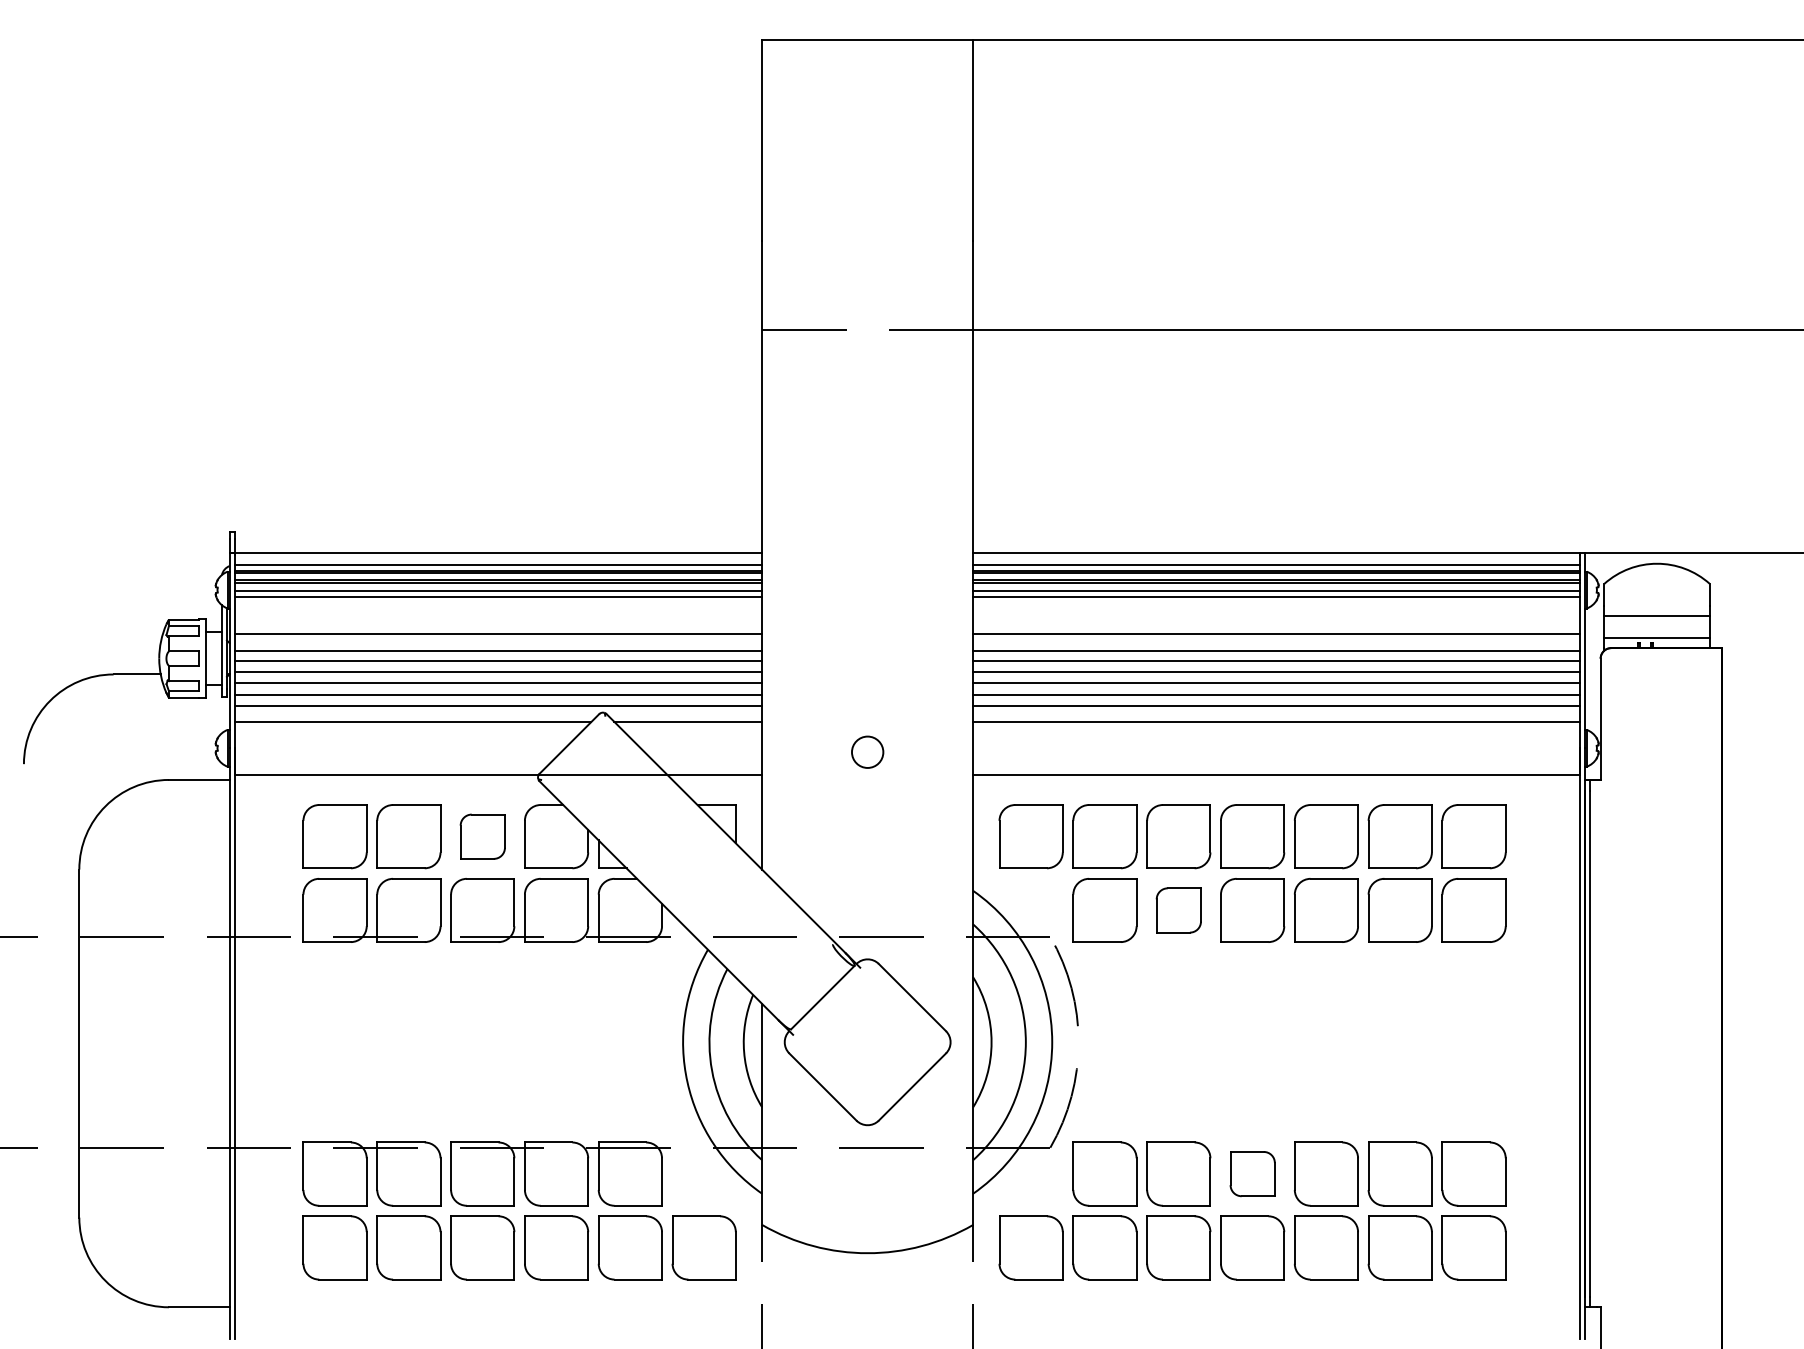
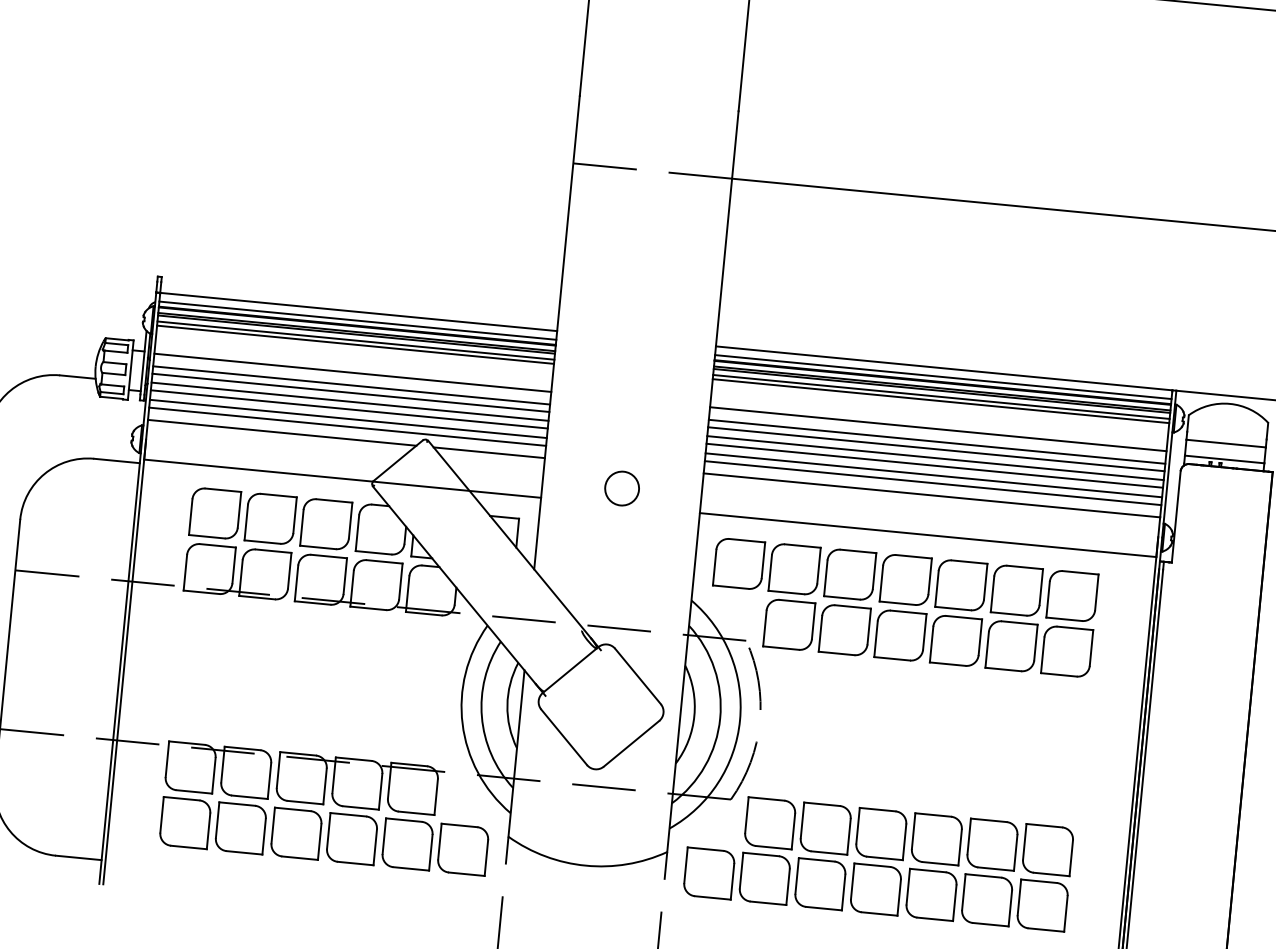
circle: (867, 751) -> (622, 487), size x1.43
part: (482, 836) -> (326, 524), size x1.43
part: (1178, 910) -> (844, 630), size x1.43
part: (1252, 1173) -> (881, 833), size x1.43

